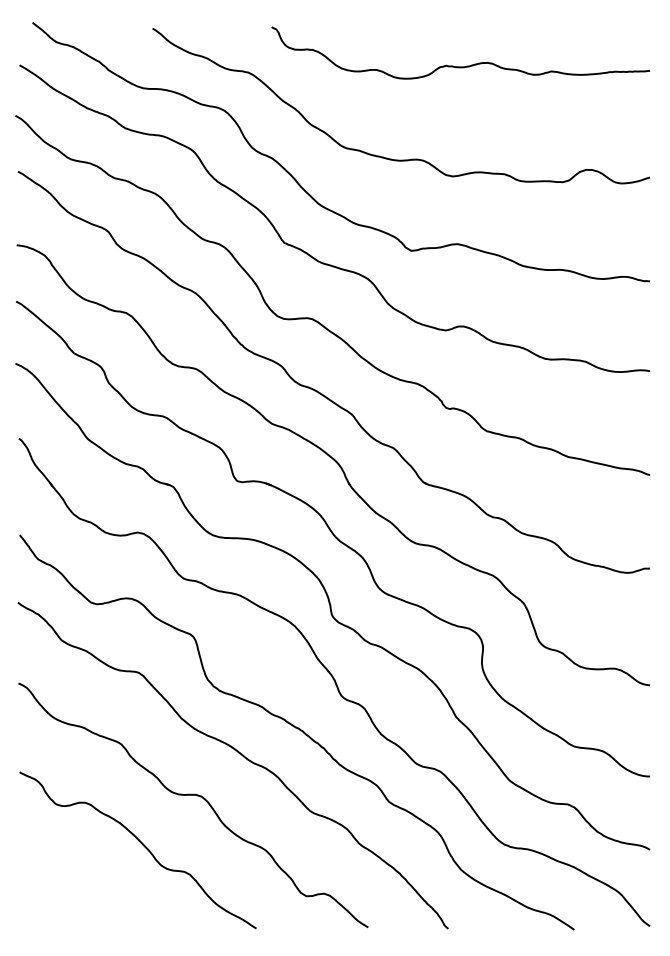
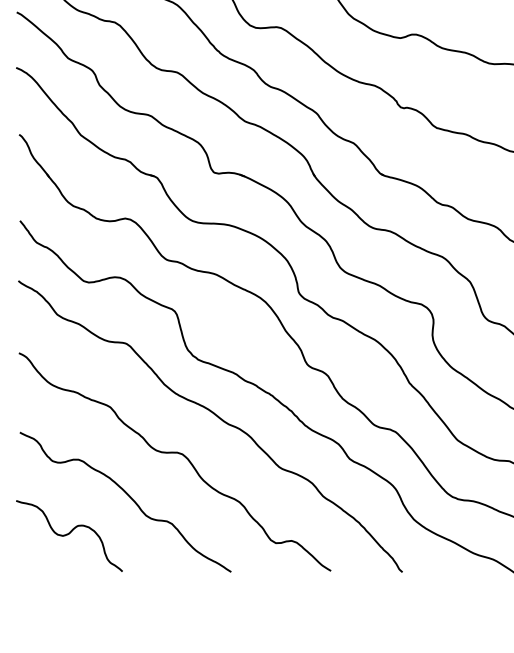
curve: (75, 886) -> (69, 534), added

